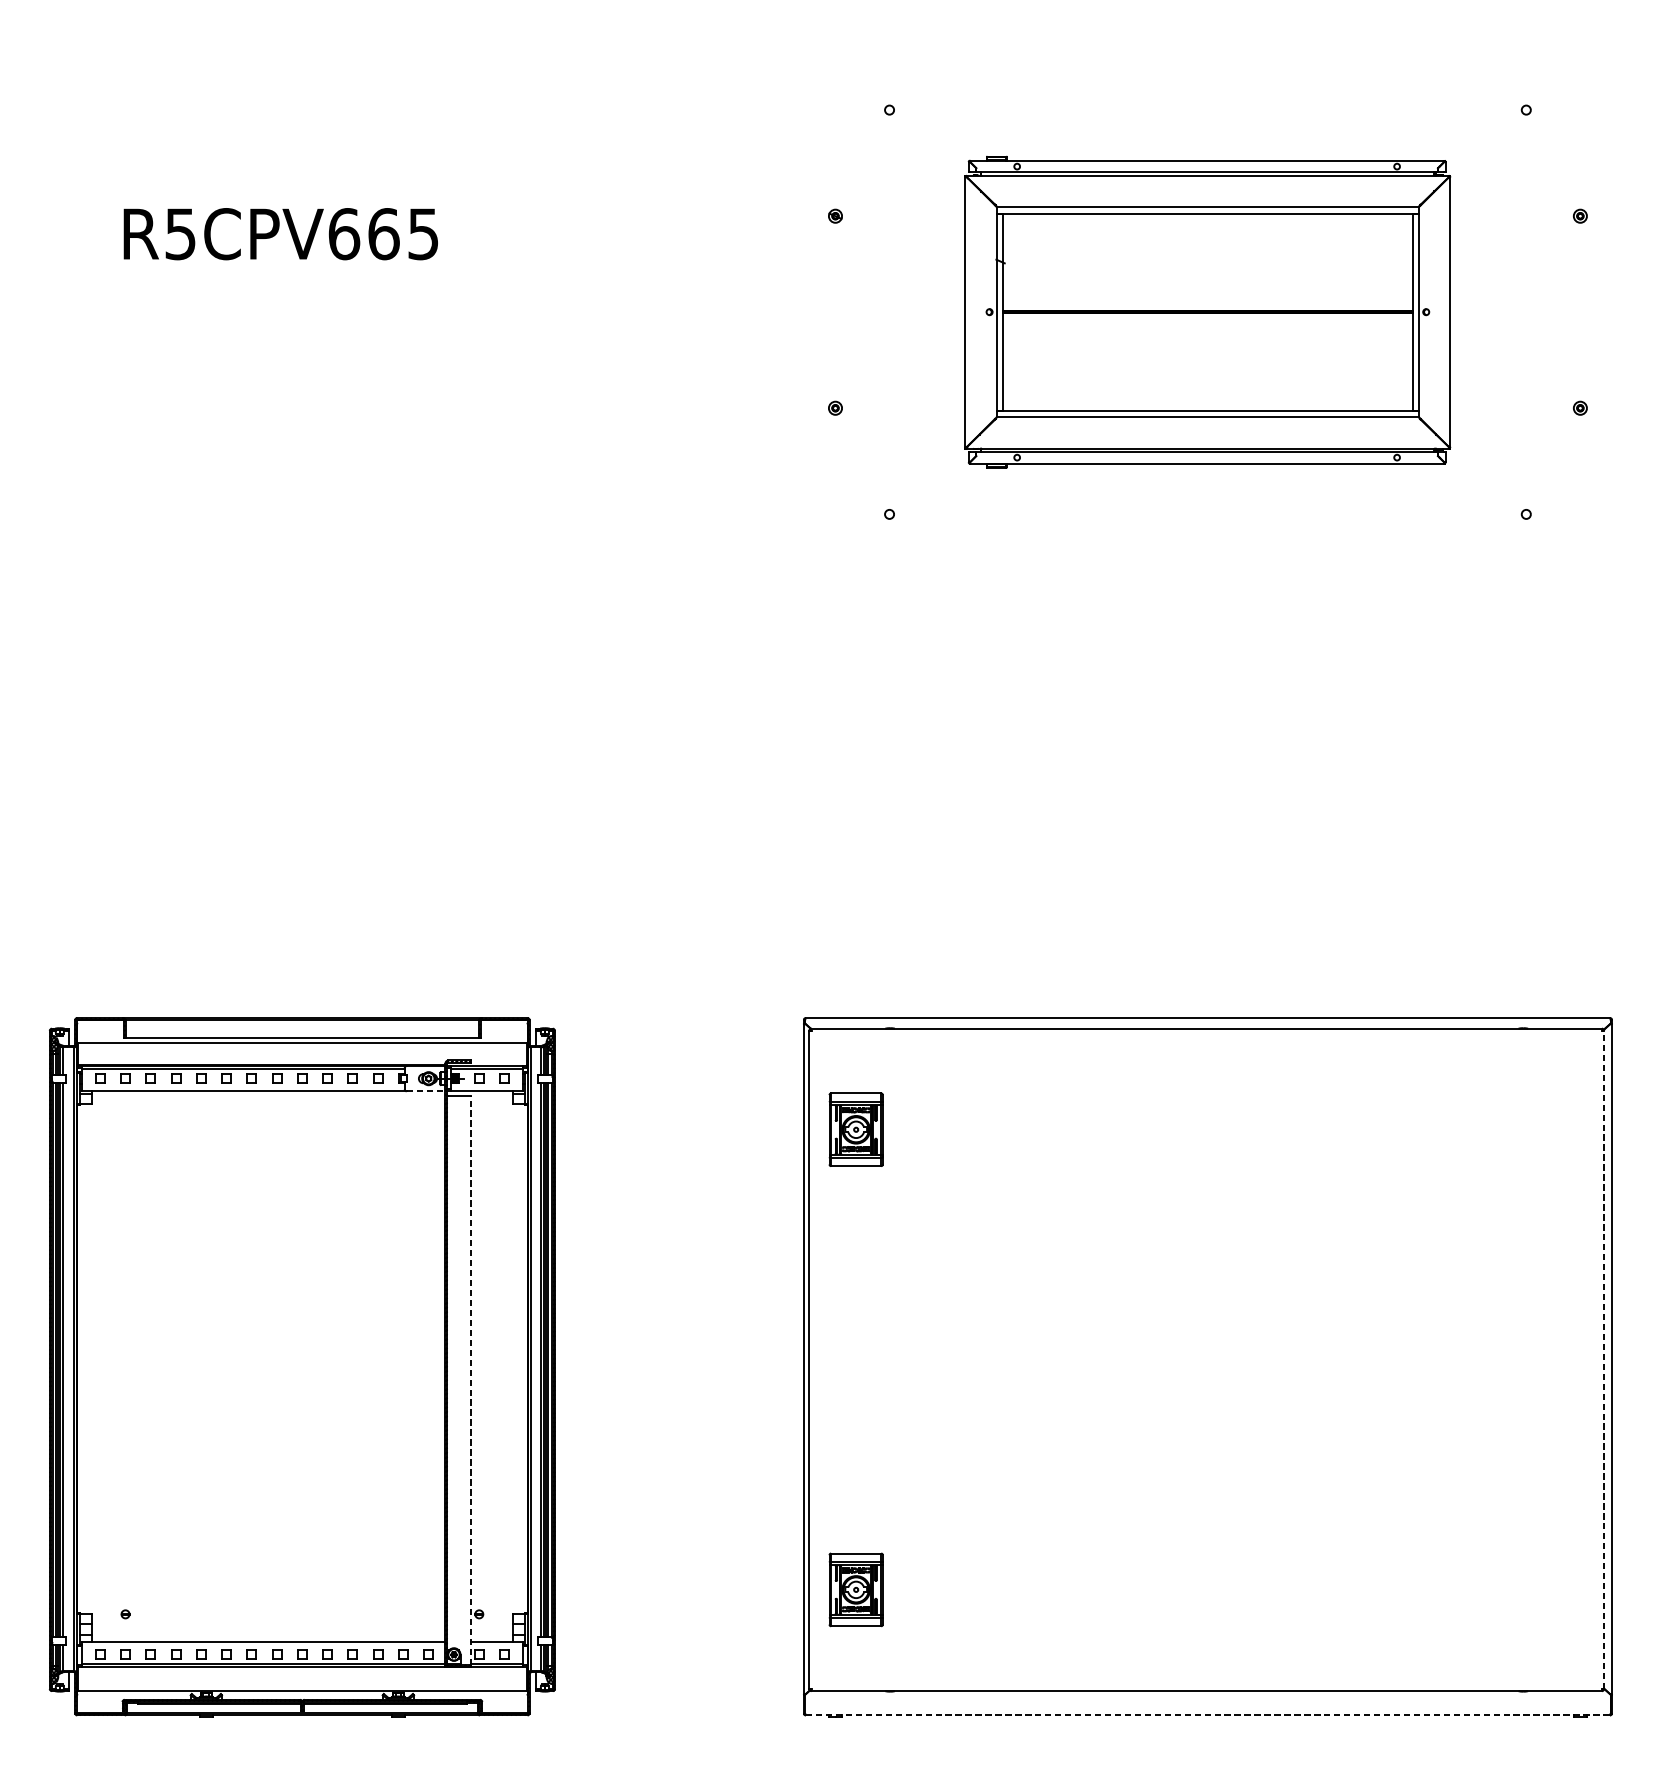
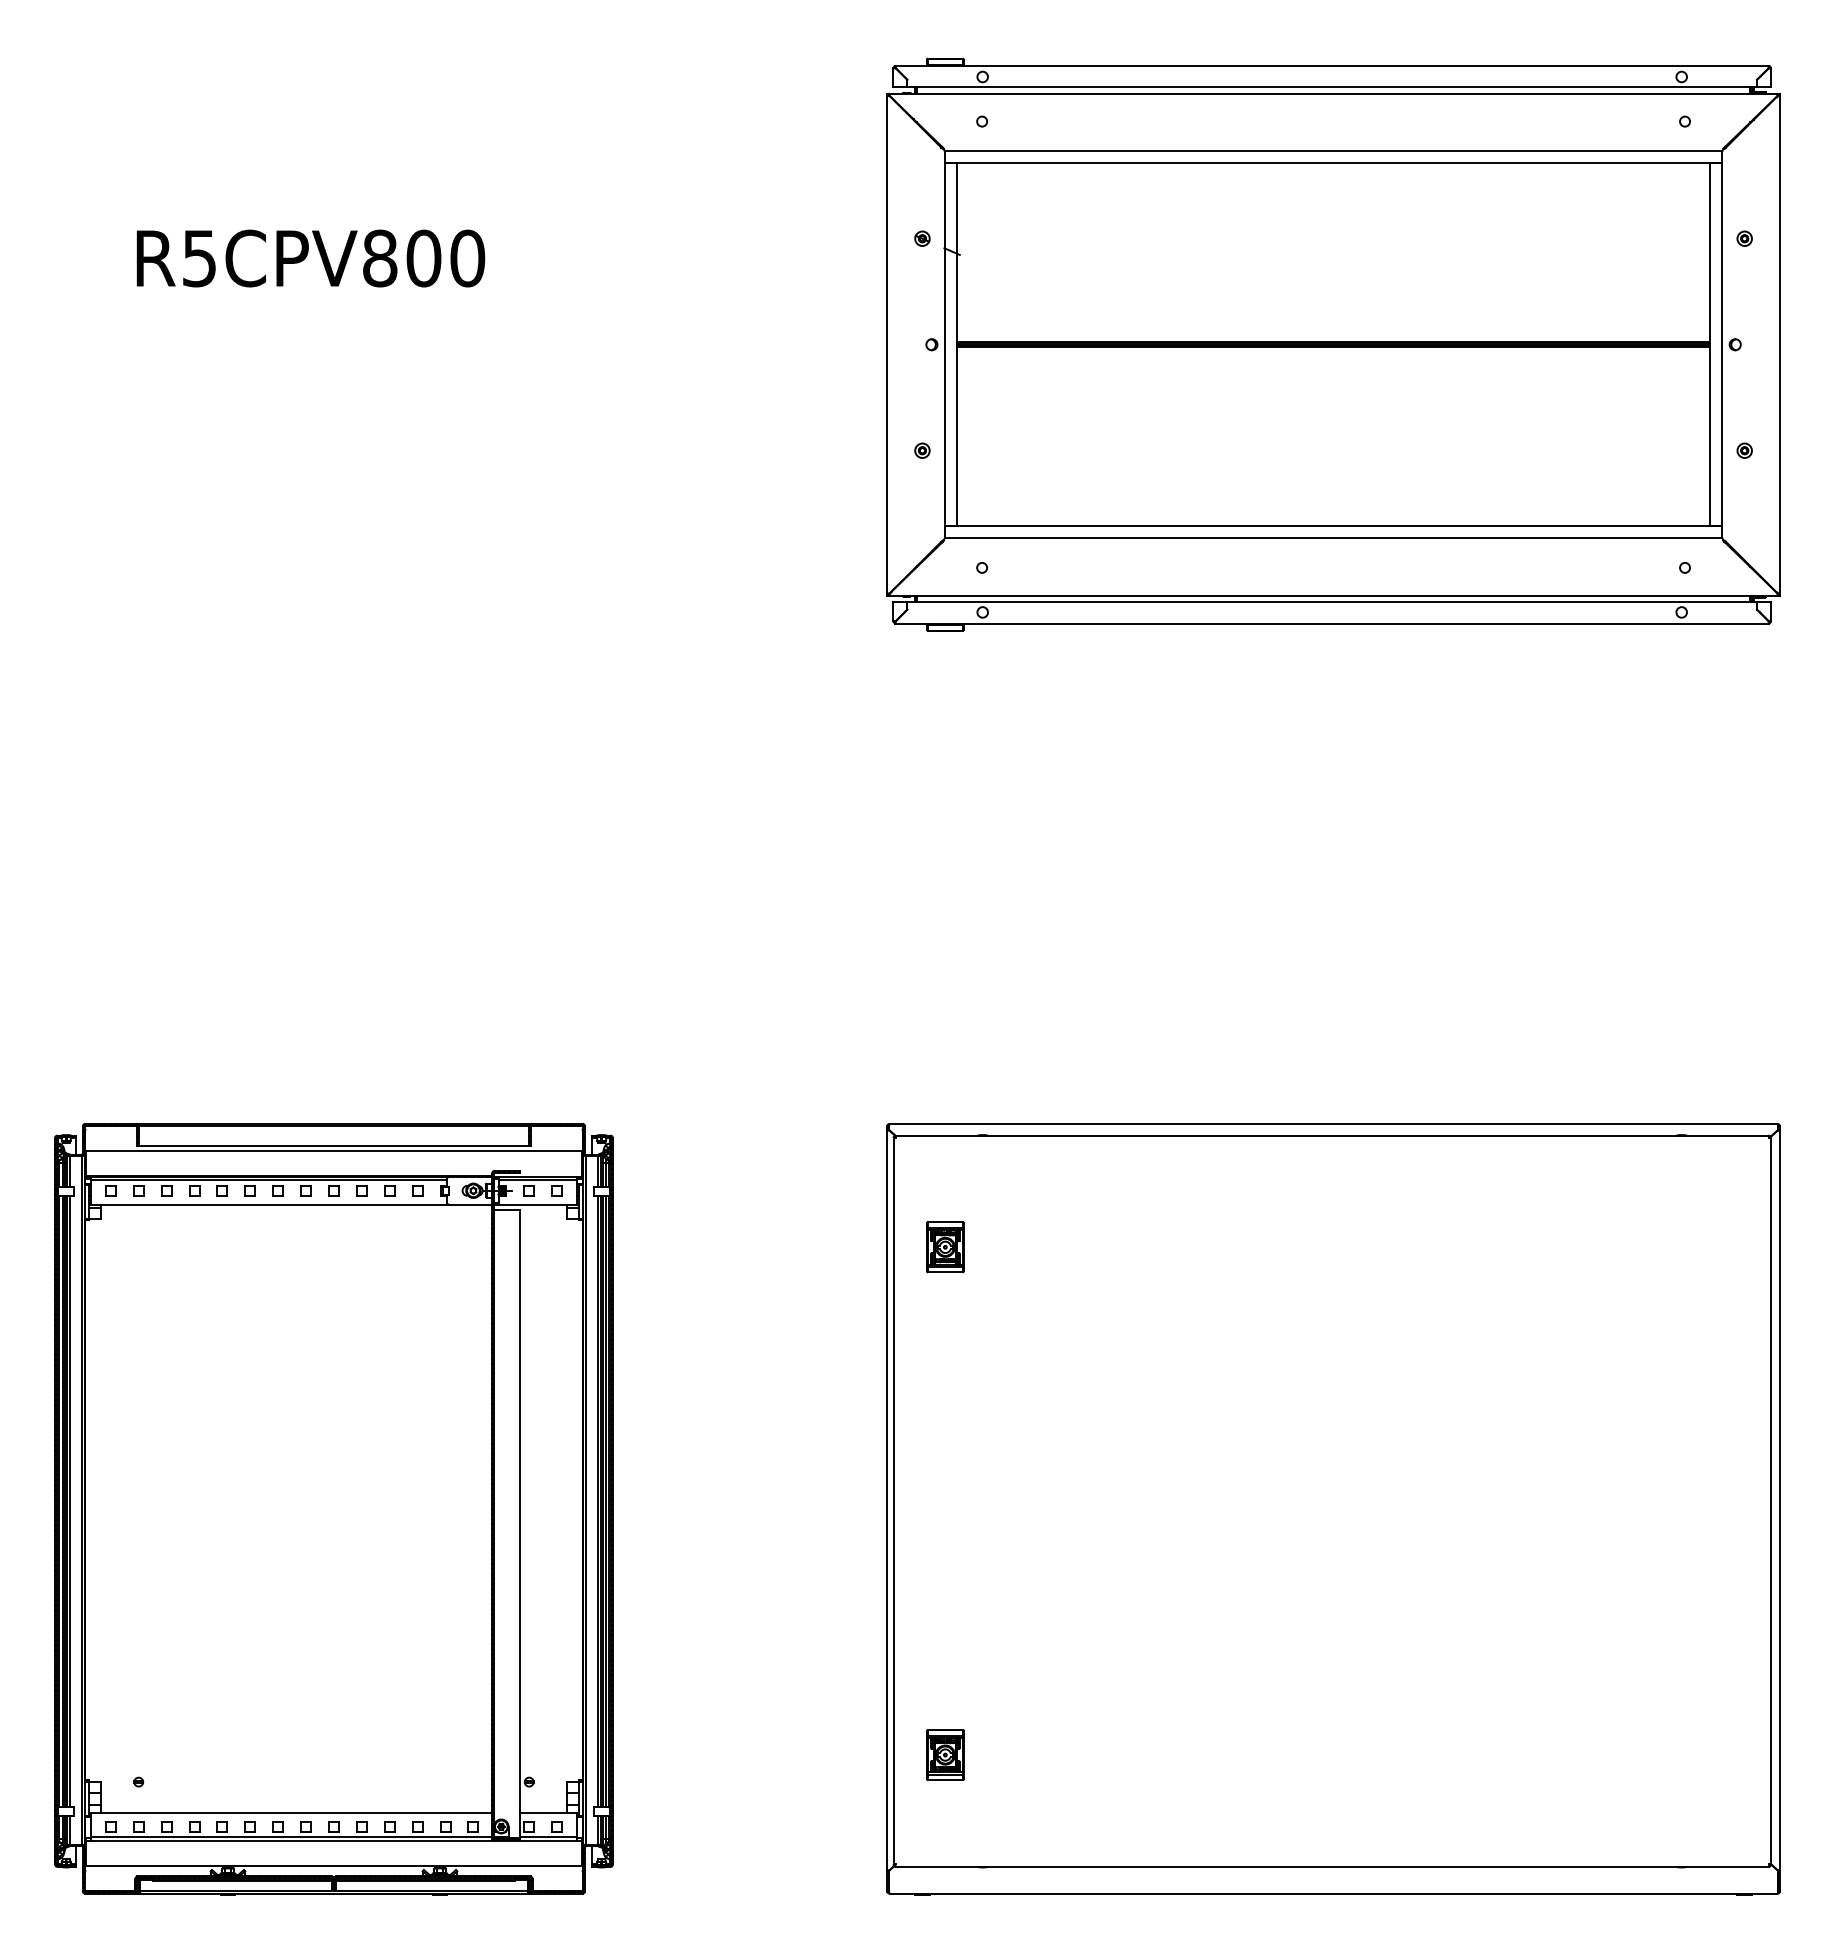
text: (384, 234) -> (424, 258), R5CPV665 -> R5CPV800
part: (1207, 312) -> (1333, 344), size x1.67
line: (426, 1091) -> (471, 1204), dashed -> solid
part: (856, 1130) -> (945, 1247), size x0.62
line: (1604, 1359) -> (1771, 1500), dashed -> solid
line: (470, 1380) -> (519, 1523), dashed -> solid
part: (856, 1589) -> (945, 1754), size x0.62
line: (1207, 1715) -> (1333, 1893), dashed -> solid

